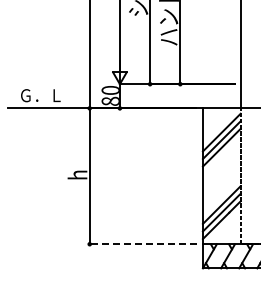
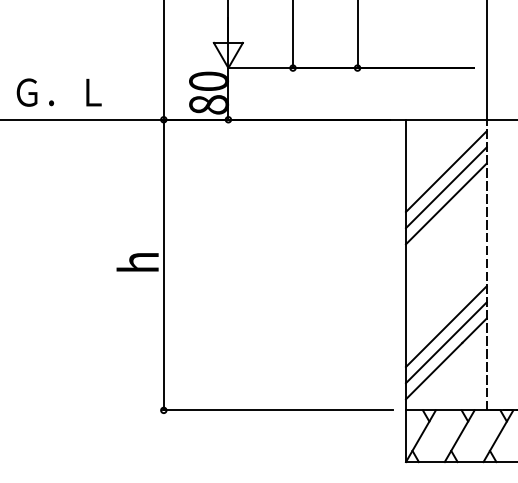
line: (143, 244) -> (278, 410), dashed -> solid

